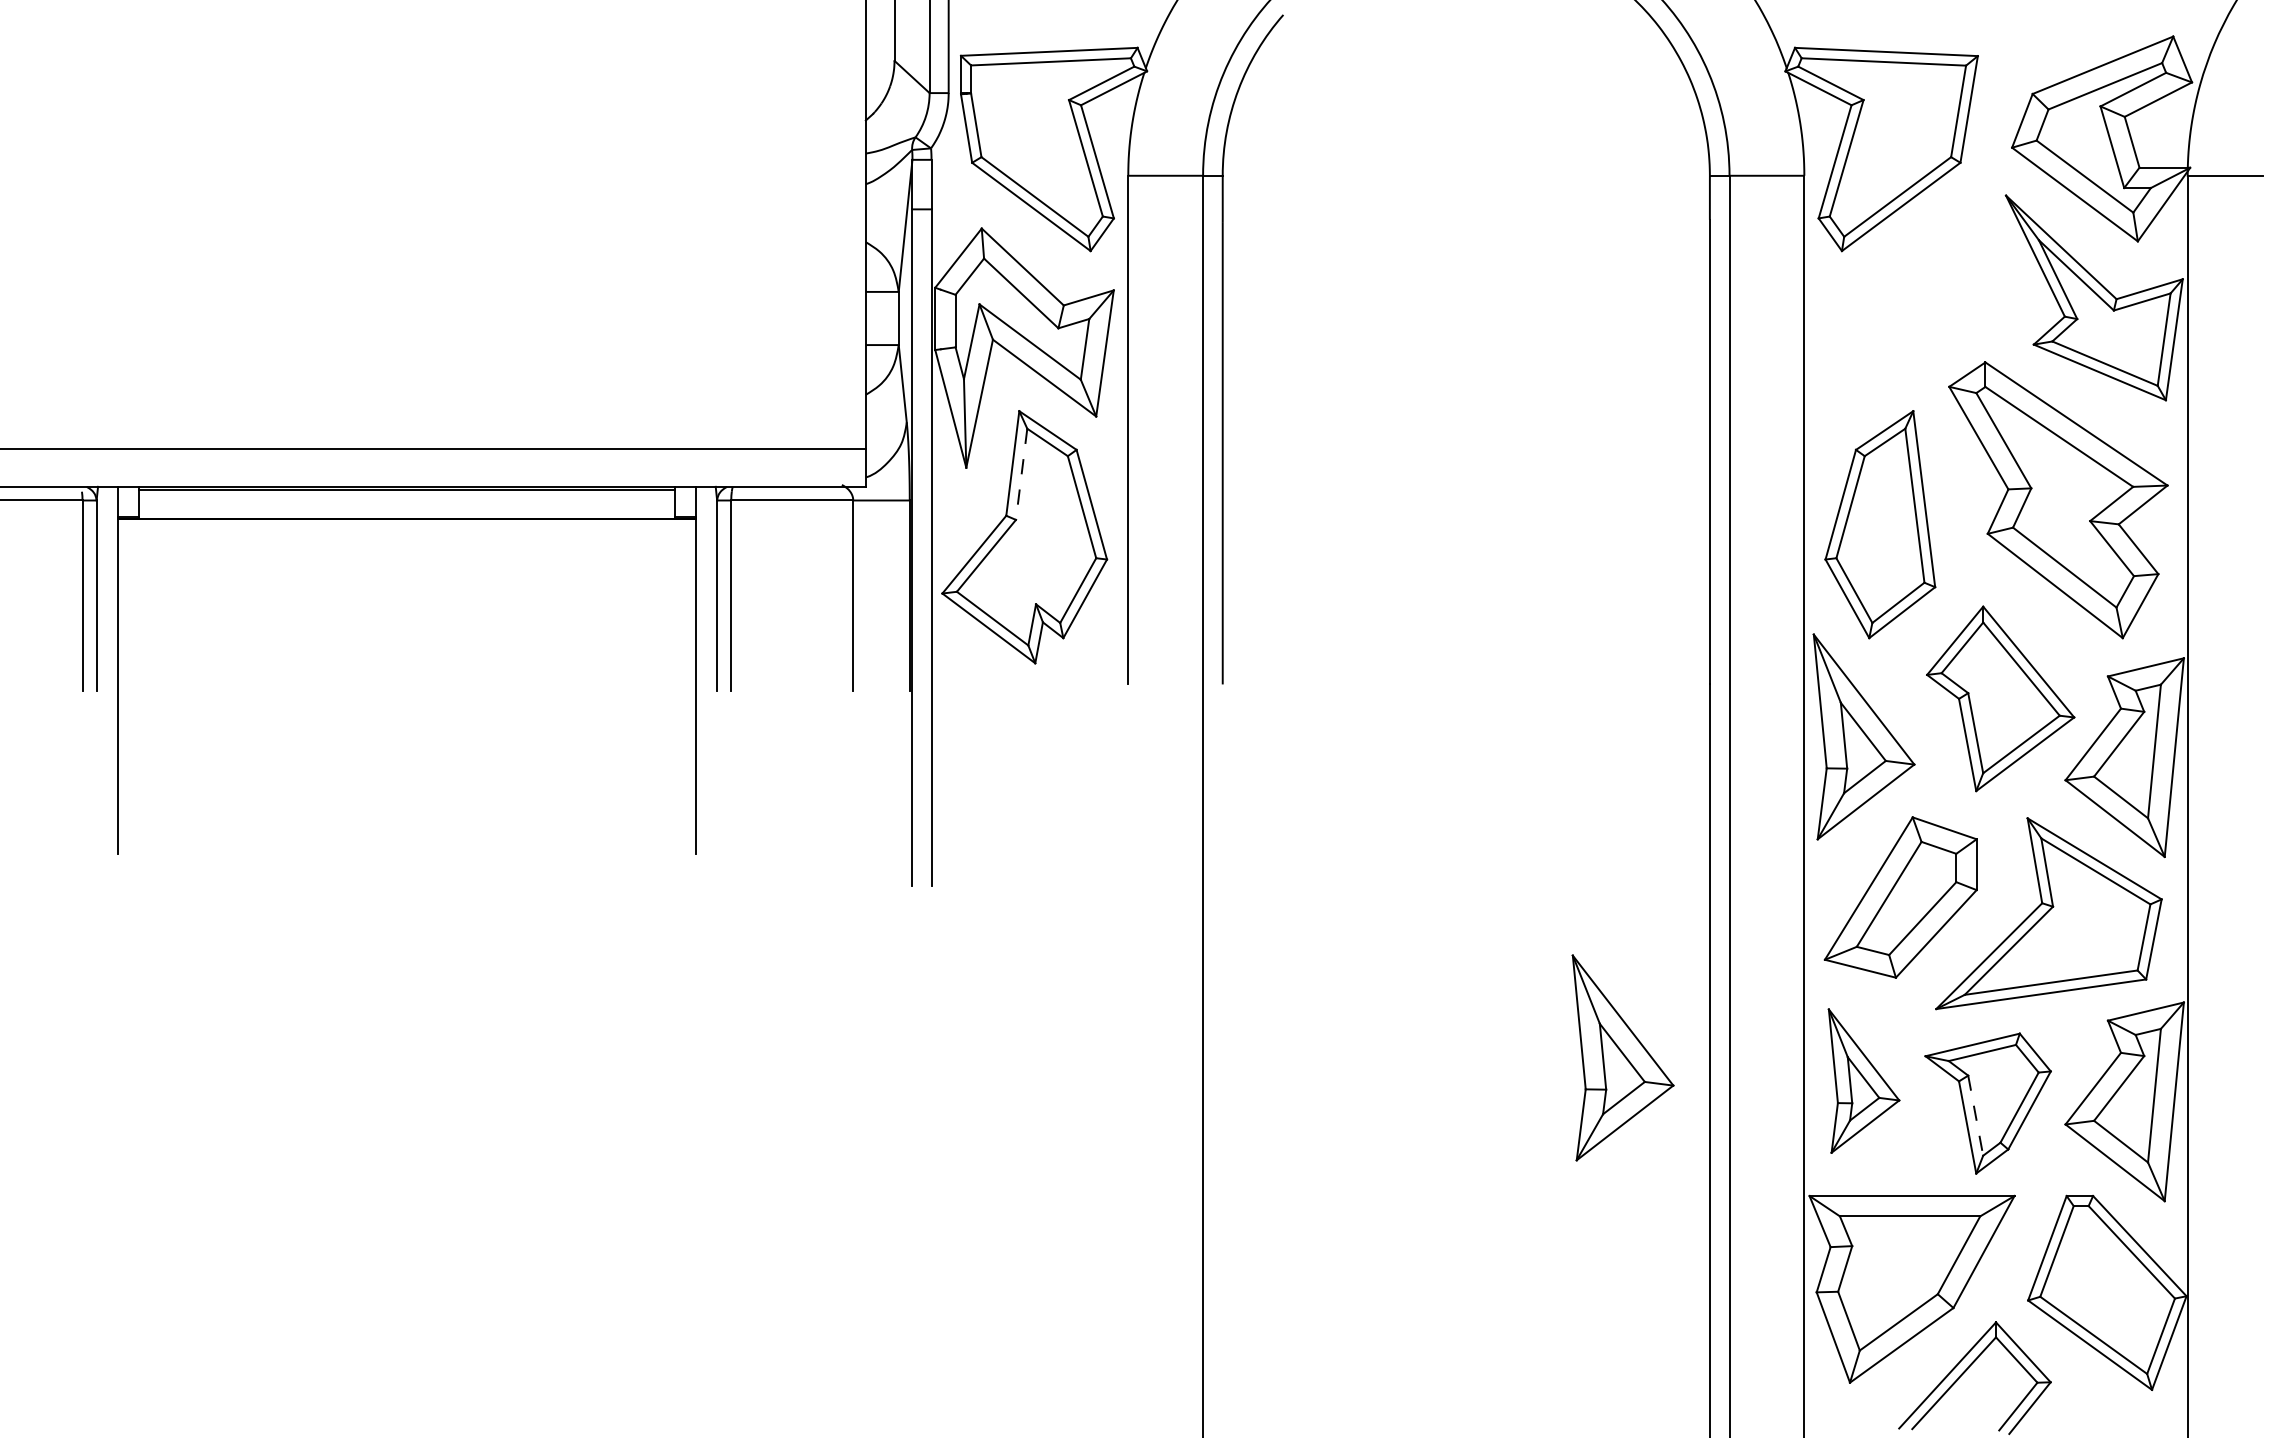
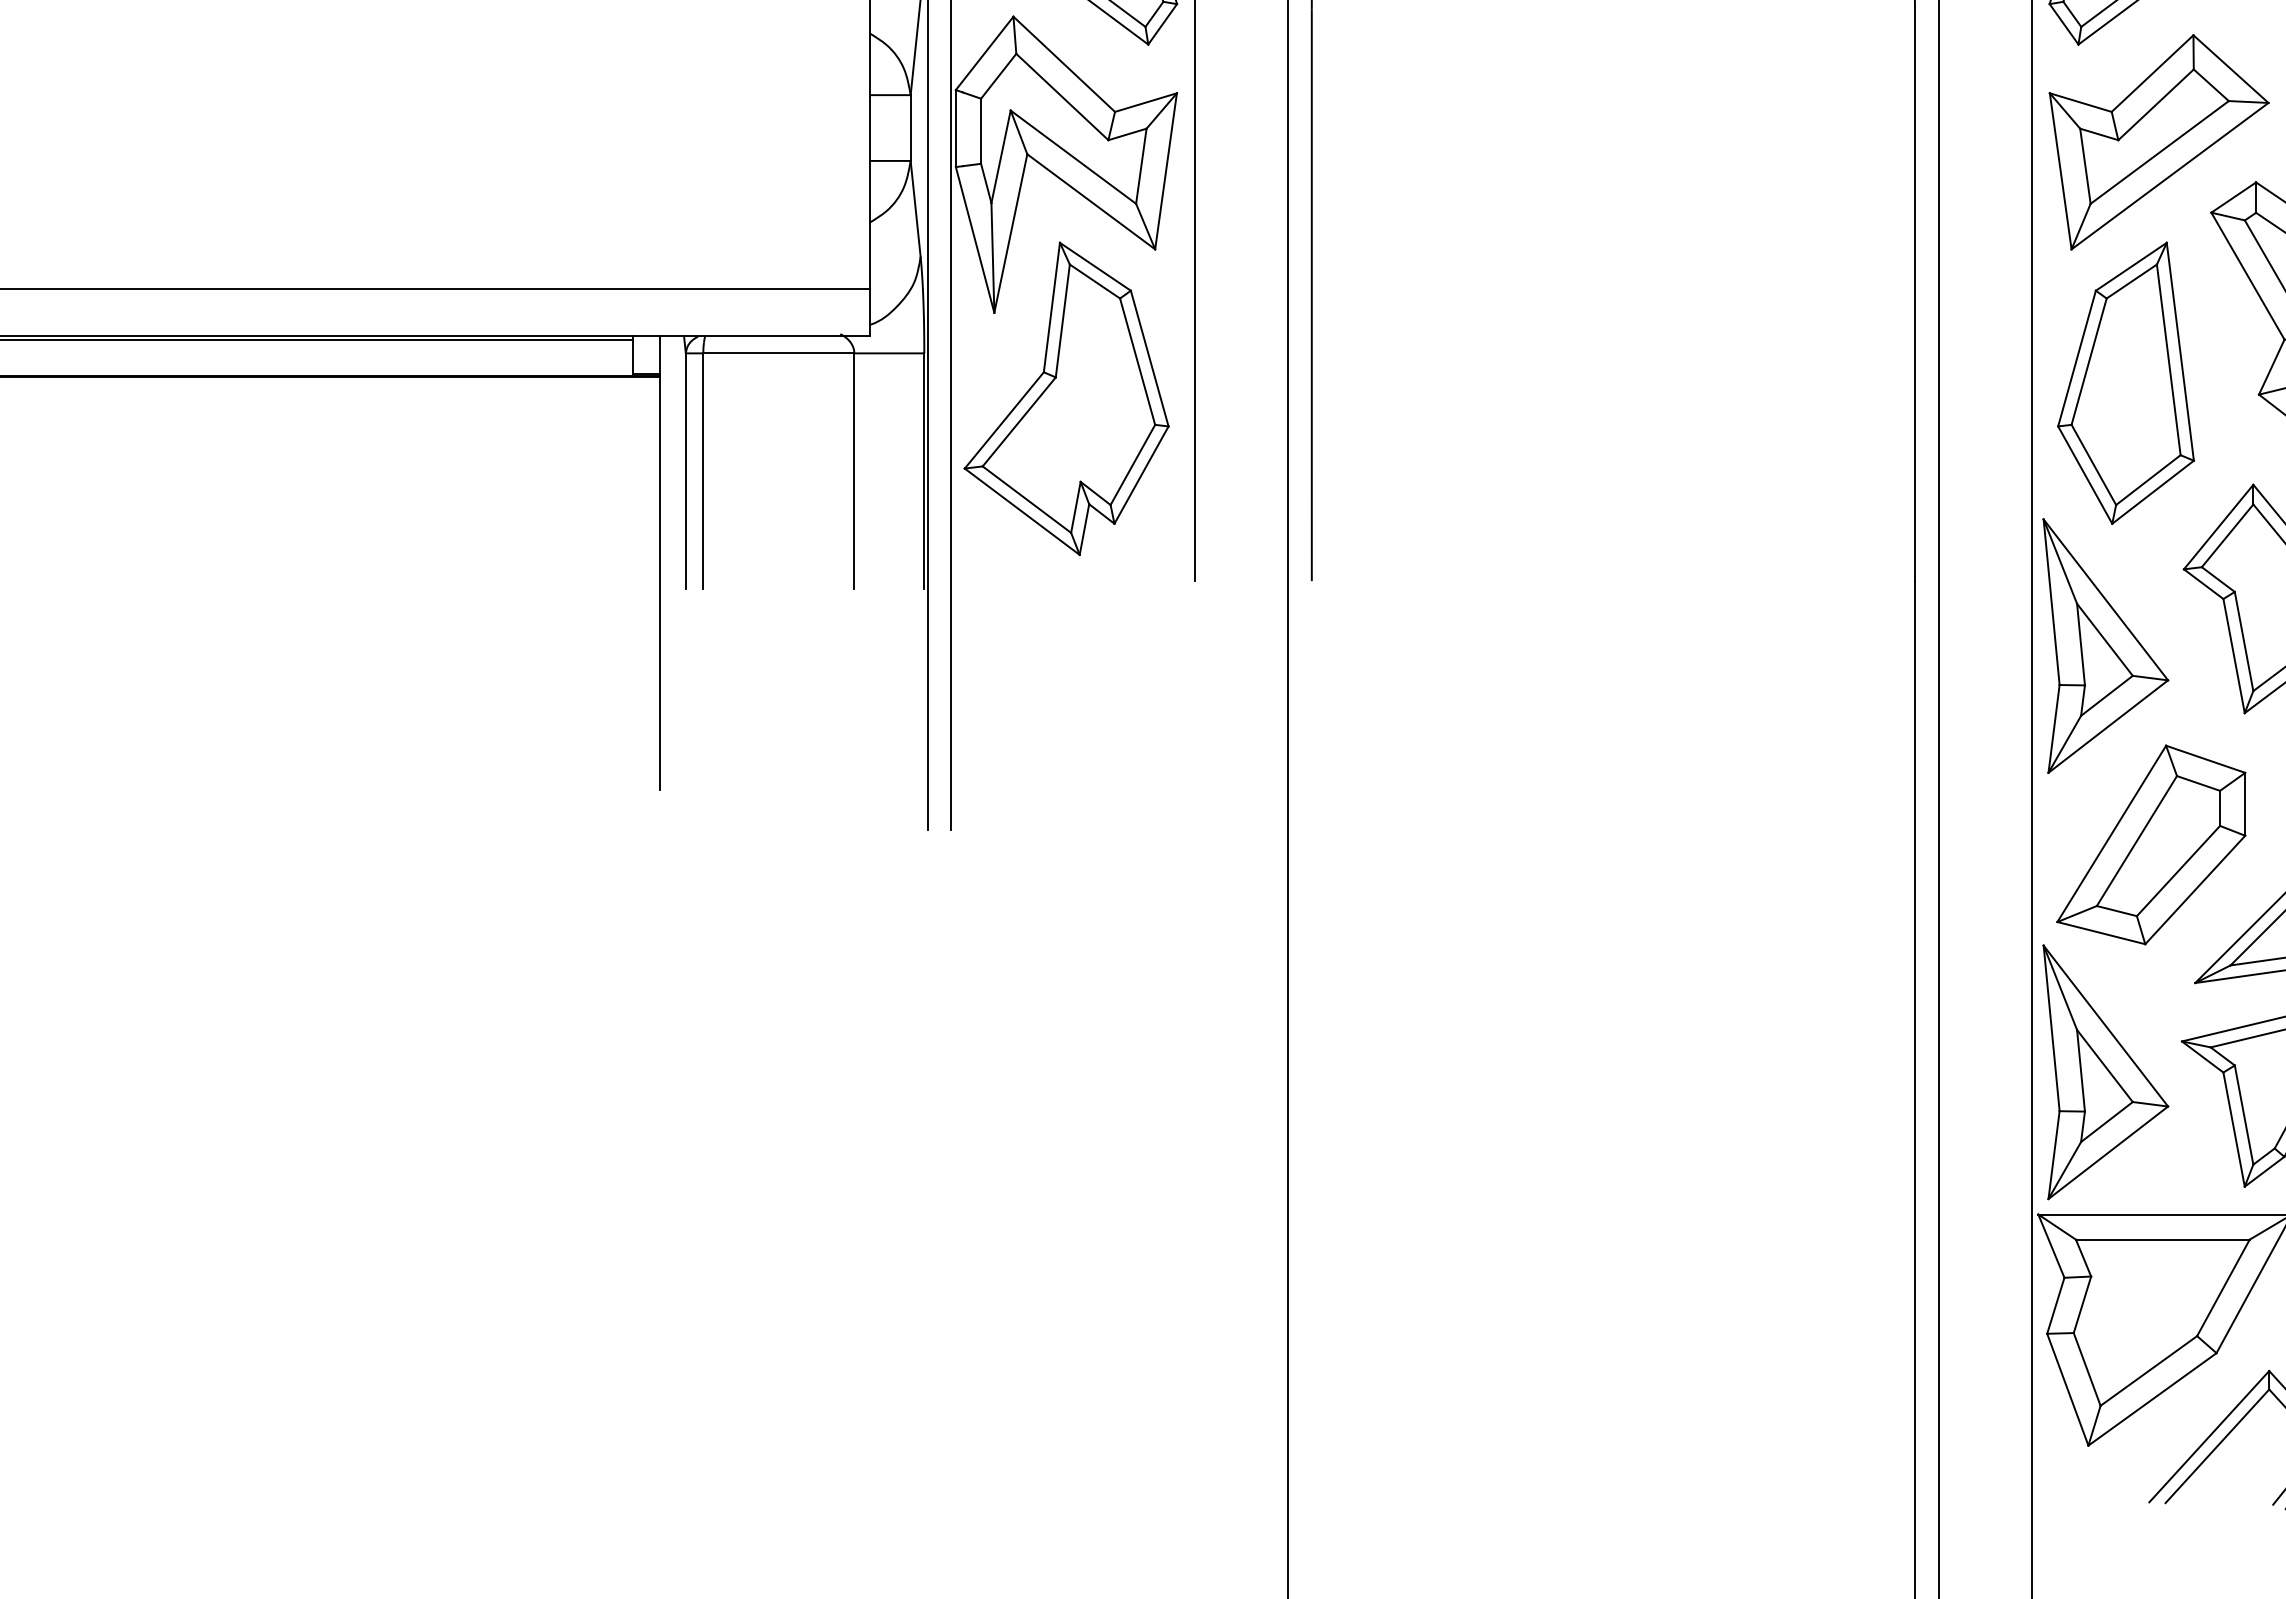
part: (1906, 329) -> (2158, 141), added
line: (1021, 474) -> (1062, 321), dashed -> solid
part: (1622, 1057) -> (1806, 1043), removed
part: (1863, 1080) -> (2105, 1071), size x1.43
line: (1975, 1115) -> (2243, 1114), dashed -> solid

